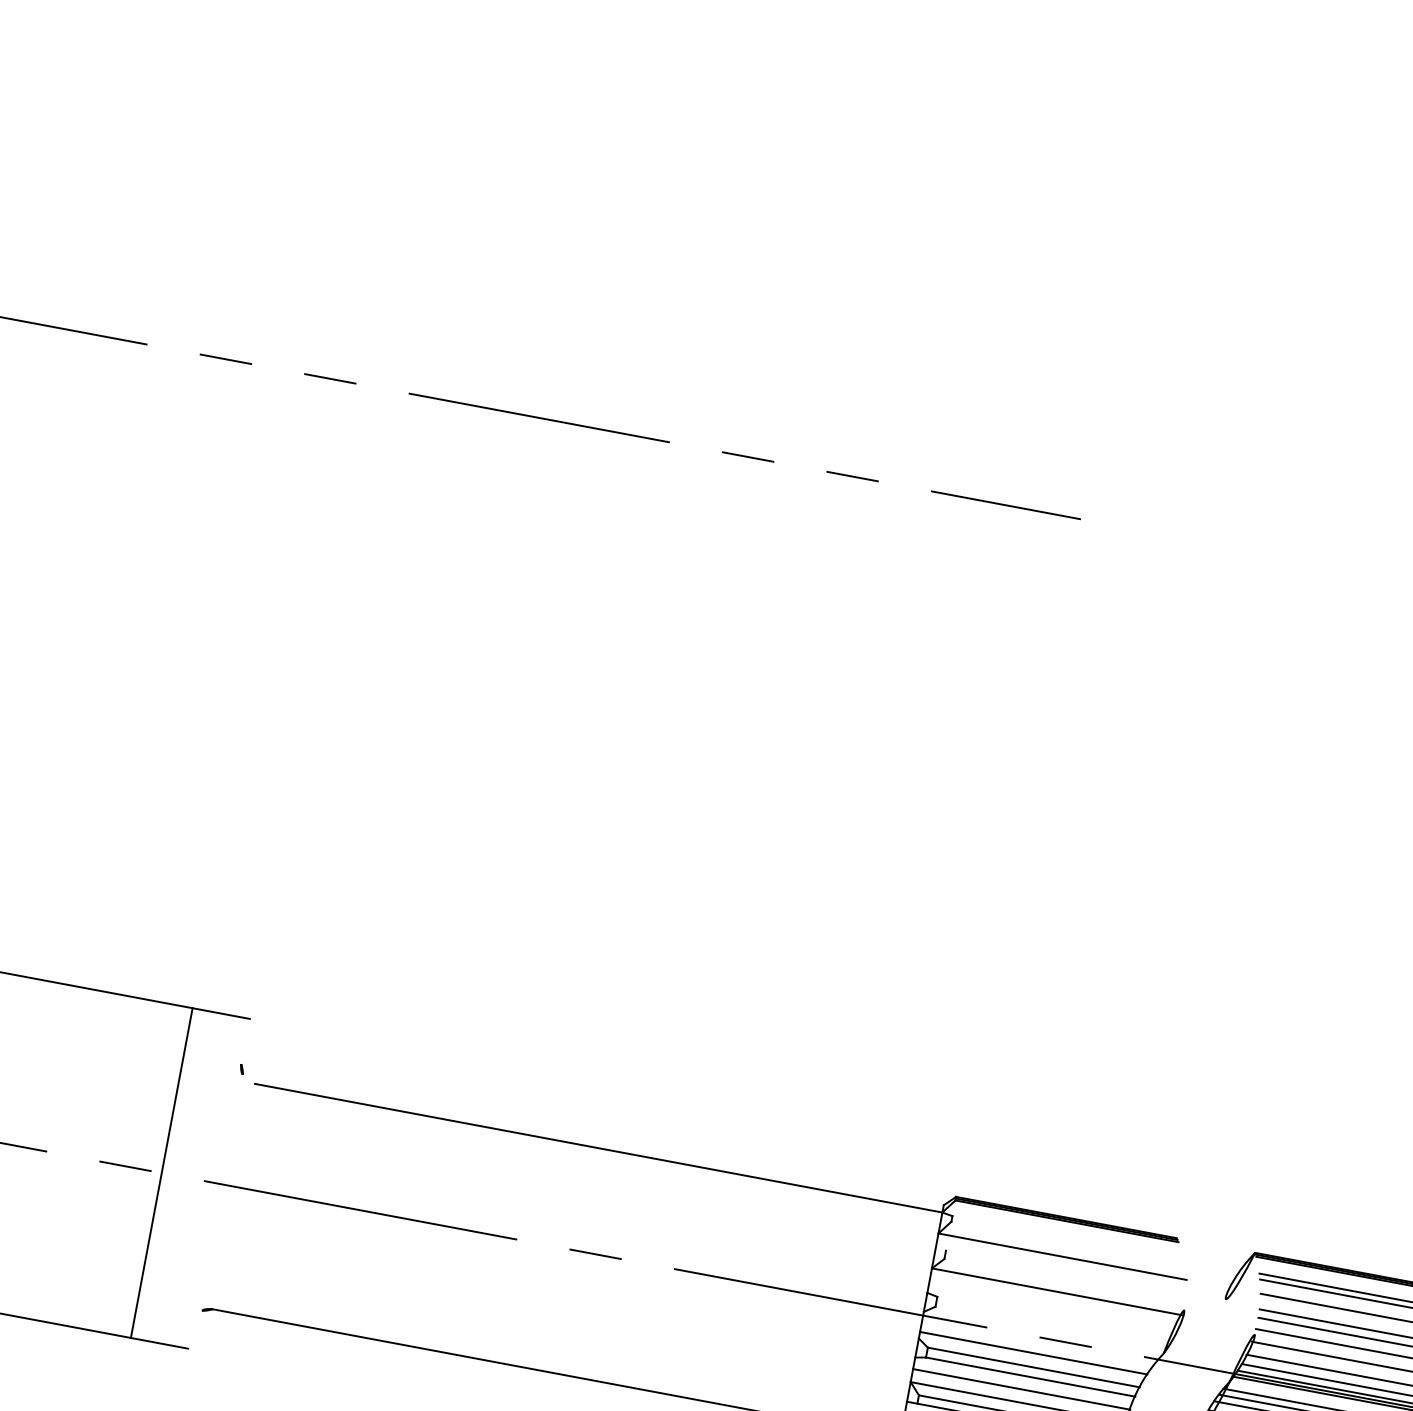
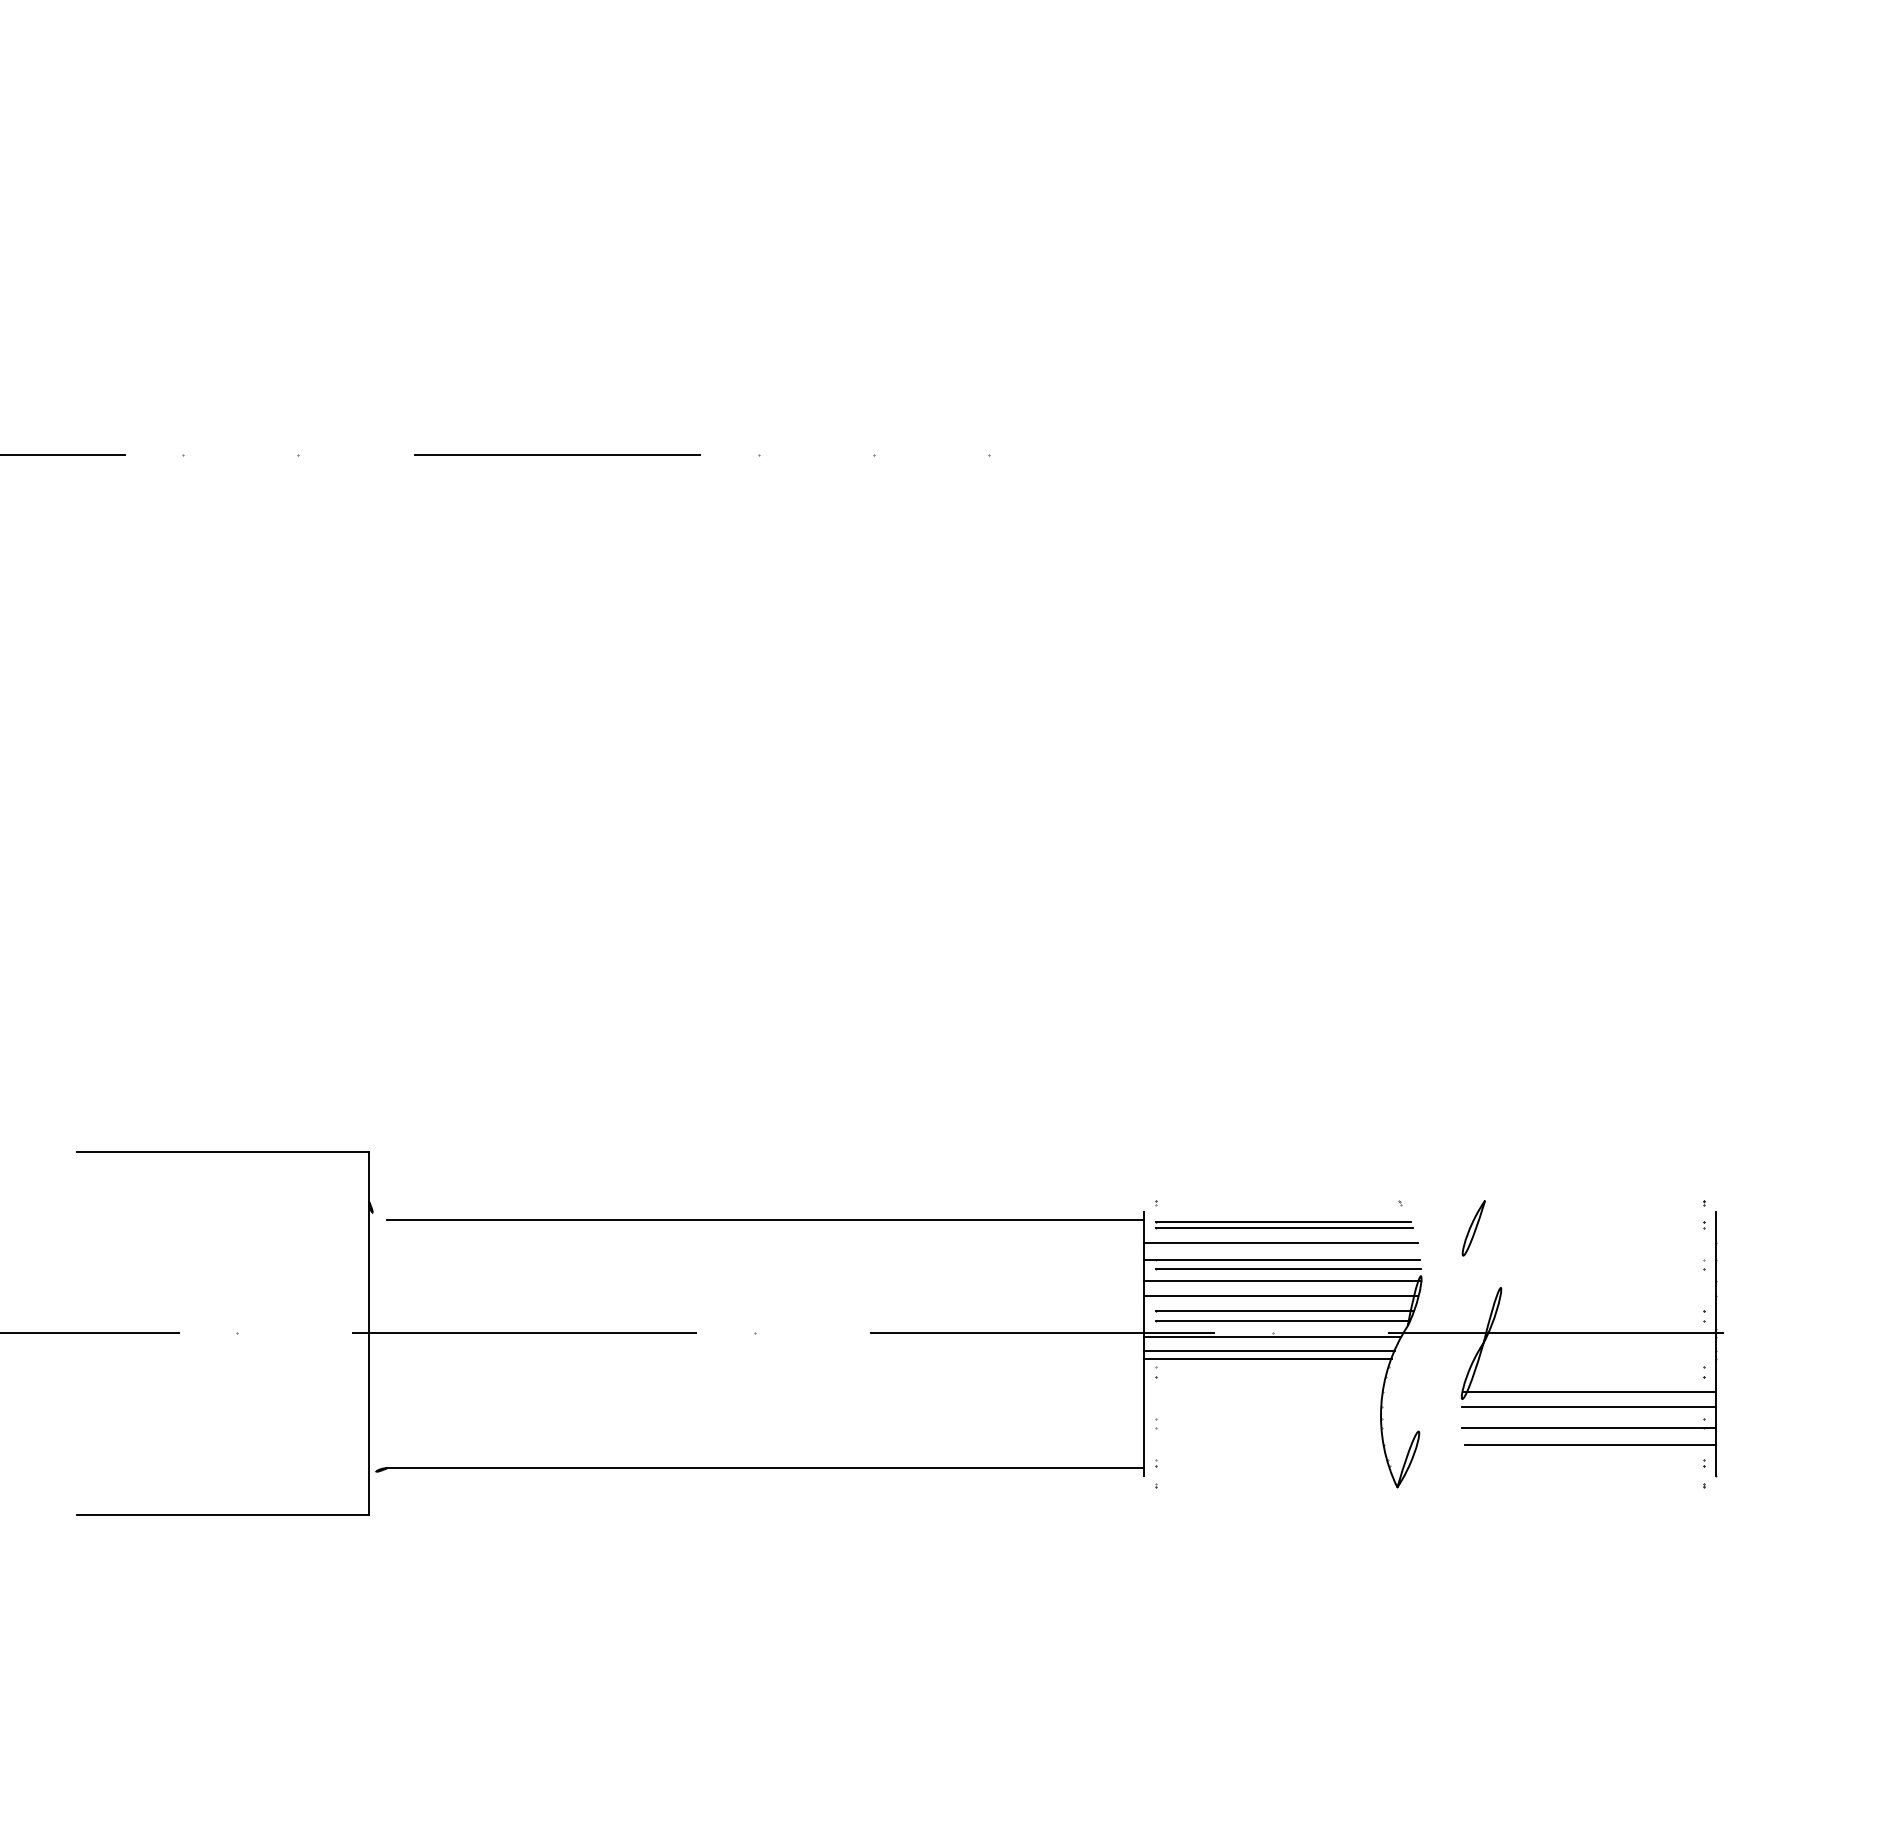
line: (162, 1172) -> (369, 1332), moved
line: (1067, 1237) -> (1282, 1221), added
line: (1068, 1243) -> (1284, 1227), added
line: (1061, 1271) -> (1282, 1259), added
line: (1064, 1280) -> (1287, 1268), added
line: (1054, 1304) -> (1281, 1295), added
line: (1054, 1318) -> (1284, 1310), added
line: (1050, 1328) -> (1282, 1321), added
line: (1038, 1340) -> (1272, 1336), added
line: (1030, 1359) -> (1267, 1358), added

